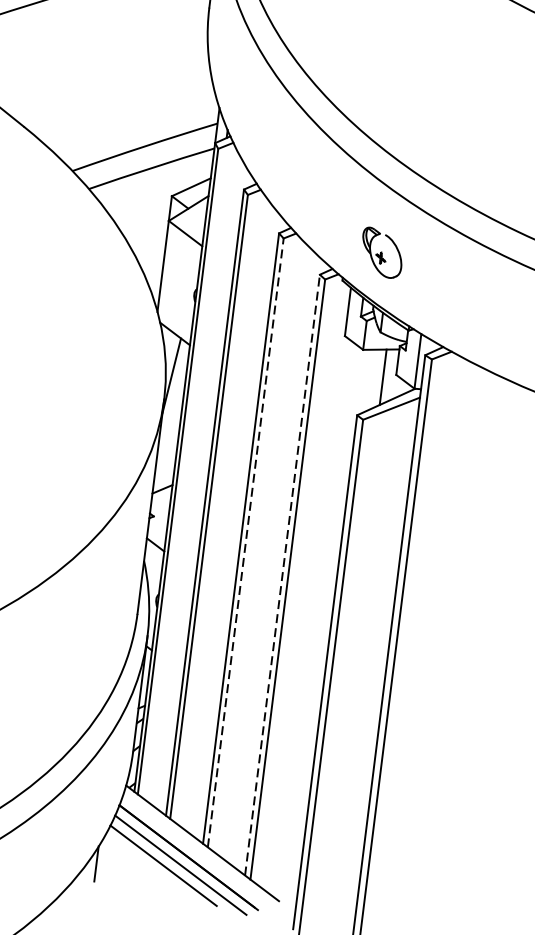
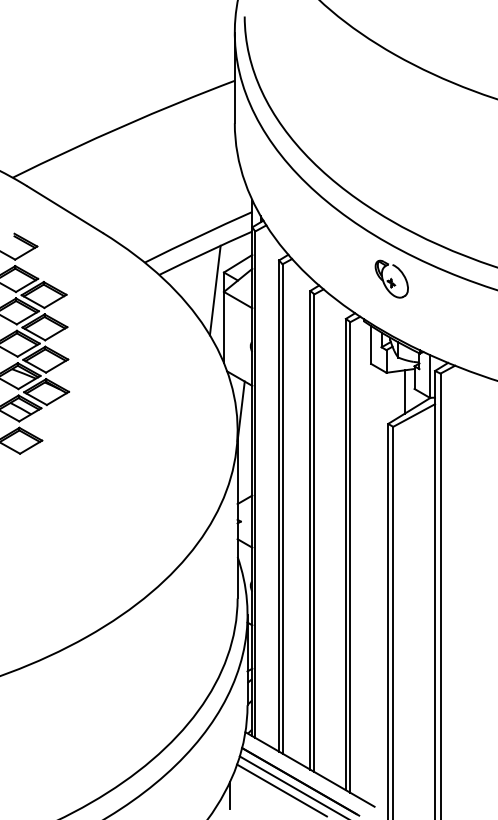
line: (156, 217) -> (214, 290), added
part: (381, 252) -> (391, 278), moved
line: (245, 543) -> (314, 533), dashed -> solid
line: (281, 574) -> (345, 554), dashed -> solid

